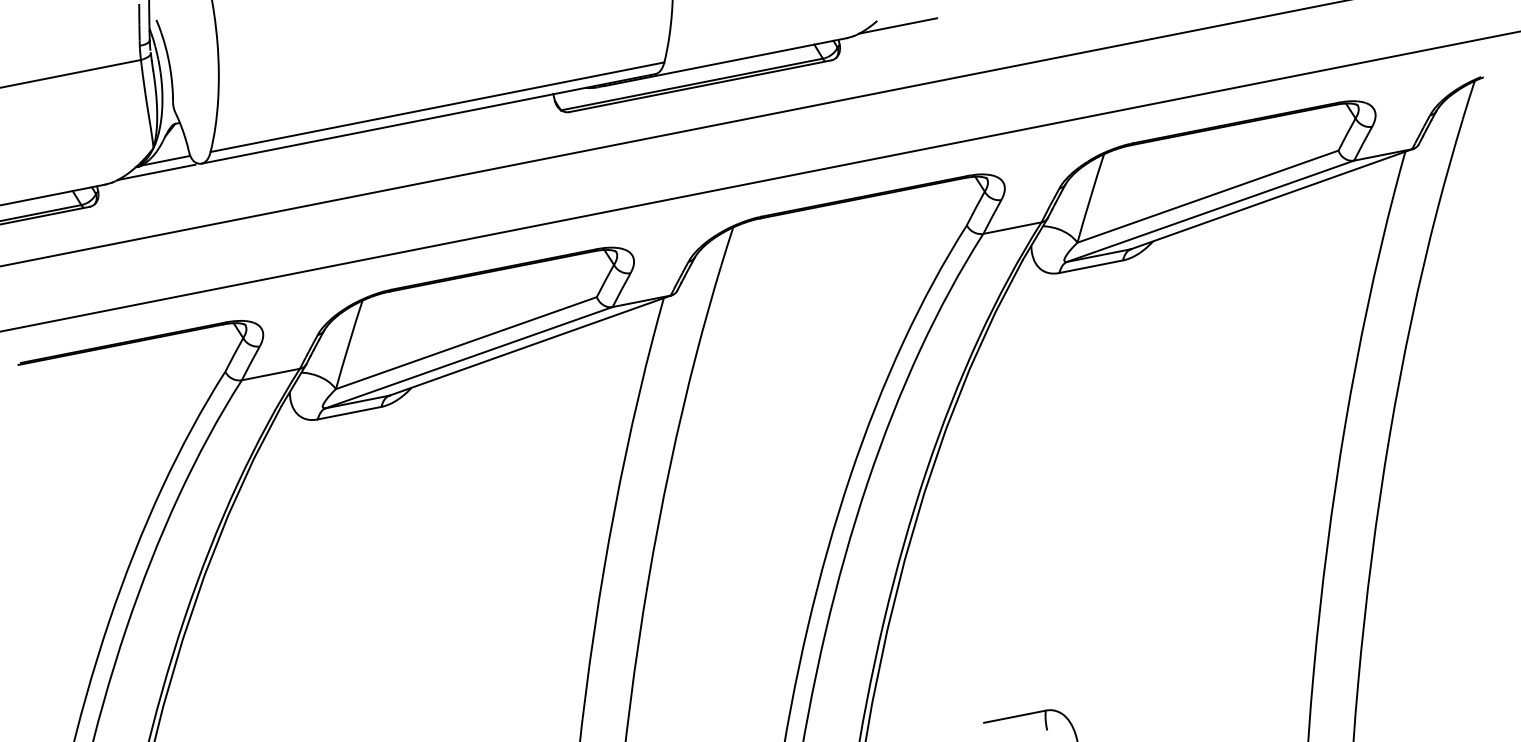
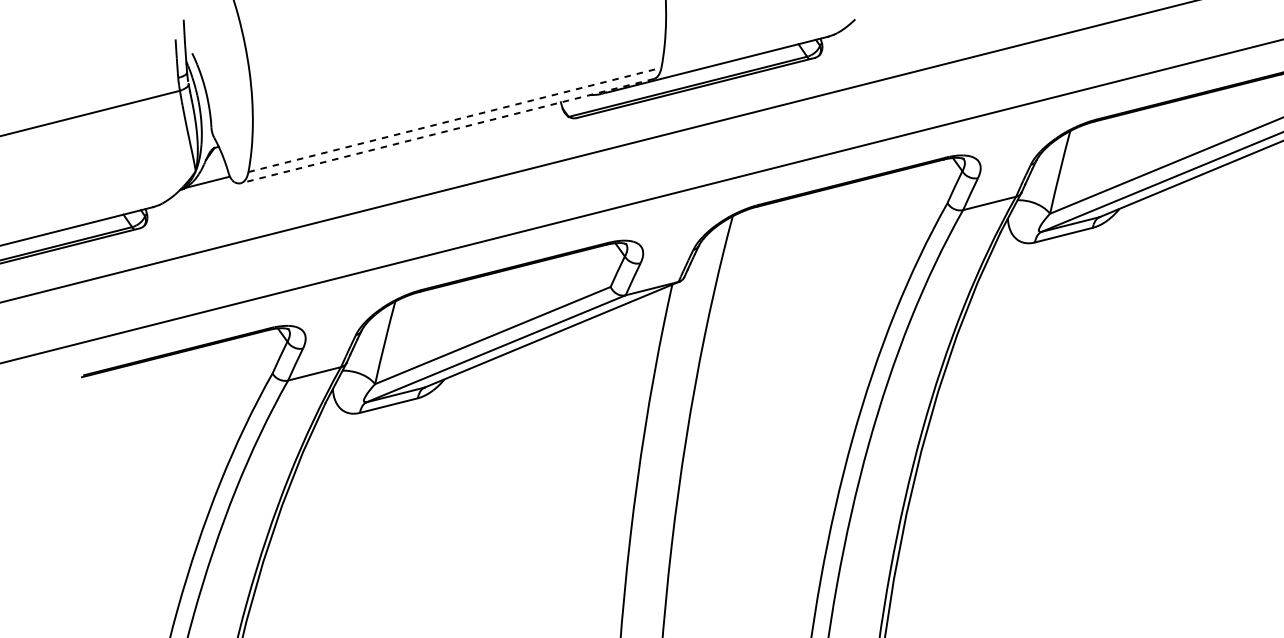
line: (898, 25) -> (875, 22), removed
line: (437, 107) -> (454, 120), solid -> dashed
line: (428, 118) -> (447, 130), solid -> dashed
line: (156, 172) -> (199, 193), removed

